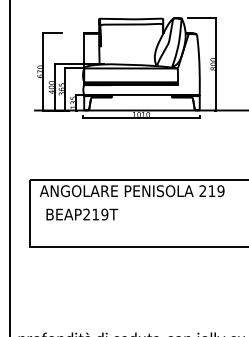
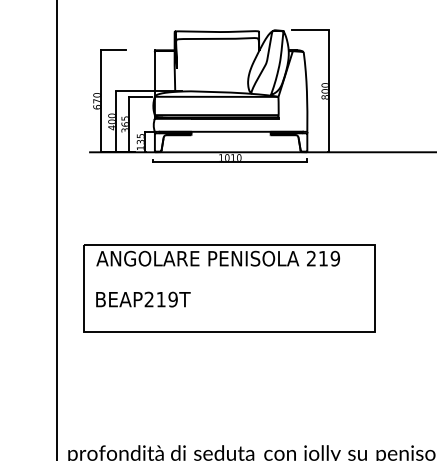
text: (82, 214) -> (143, 299), moved

